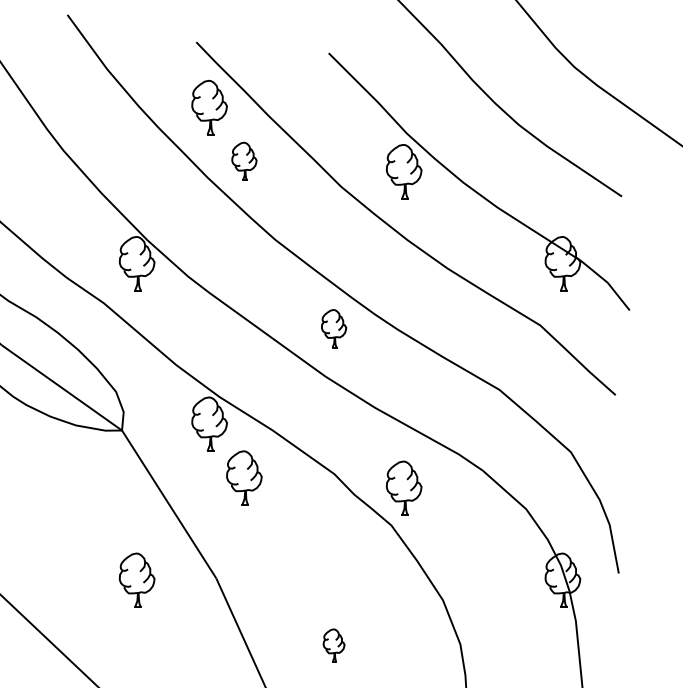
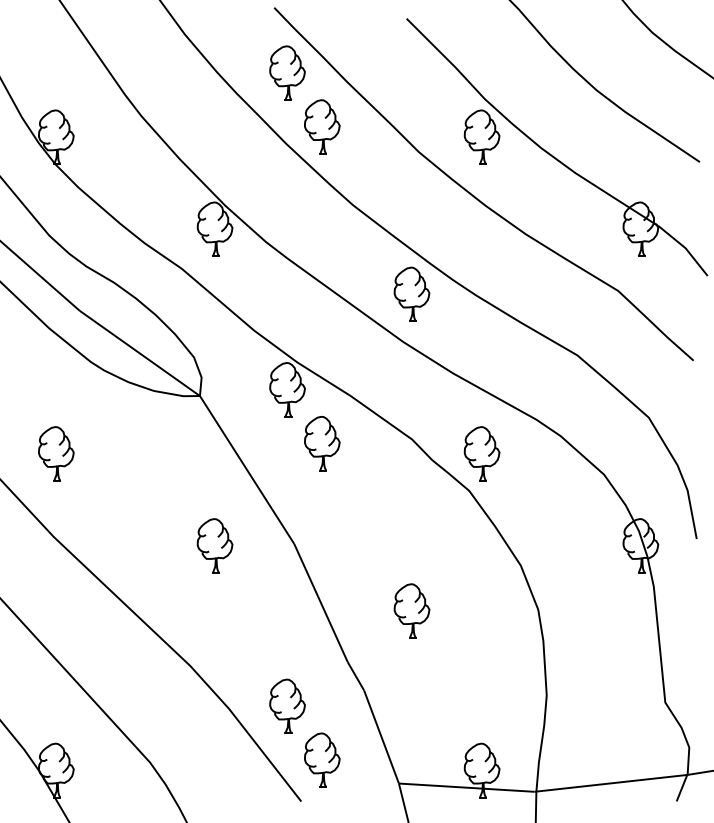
part: (244, 160) -> (322, 126), size x1.43
part: (333, 327) -> (411, 293), size x1.43
part: (333, 644) -> (411, 610), size x1.67

